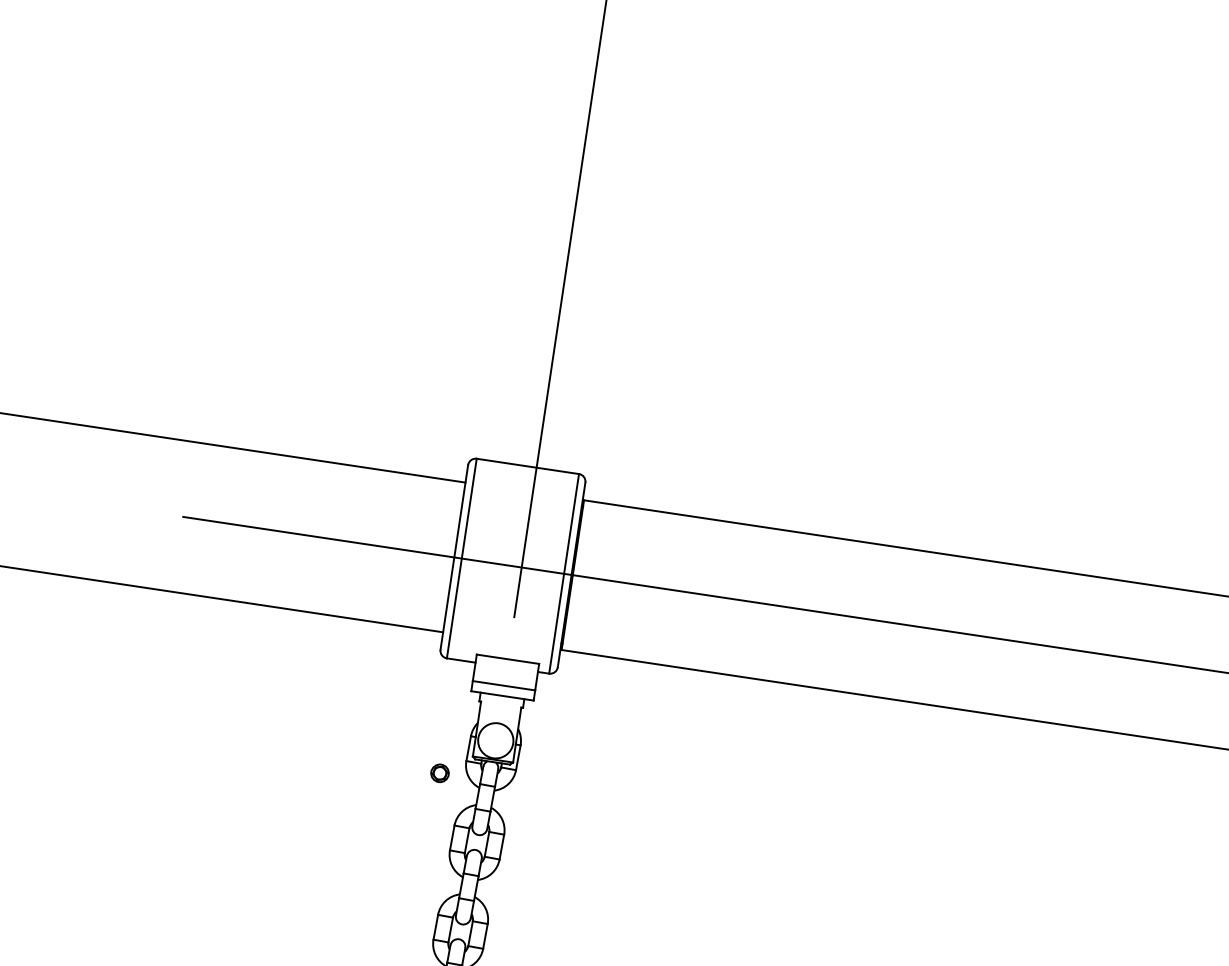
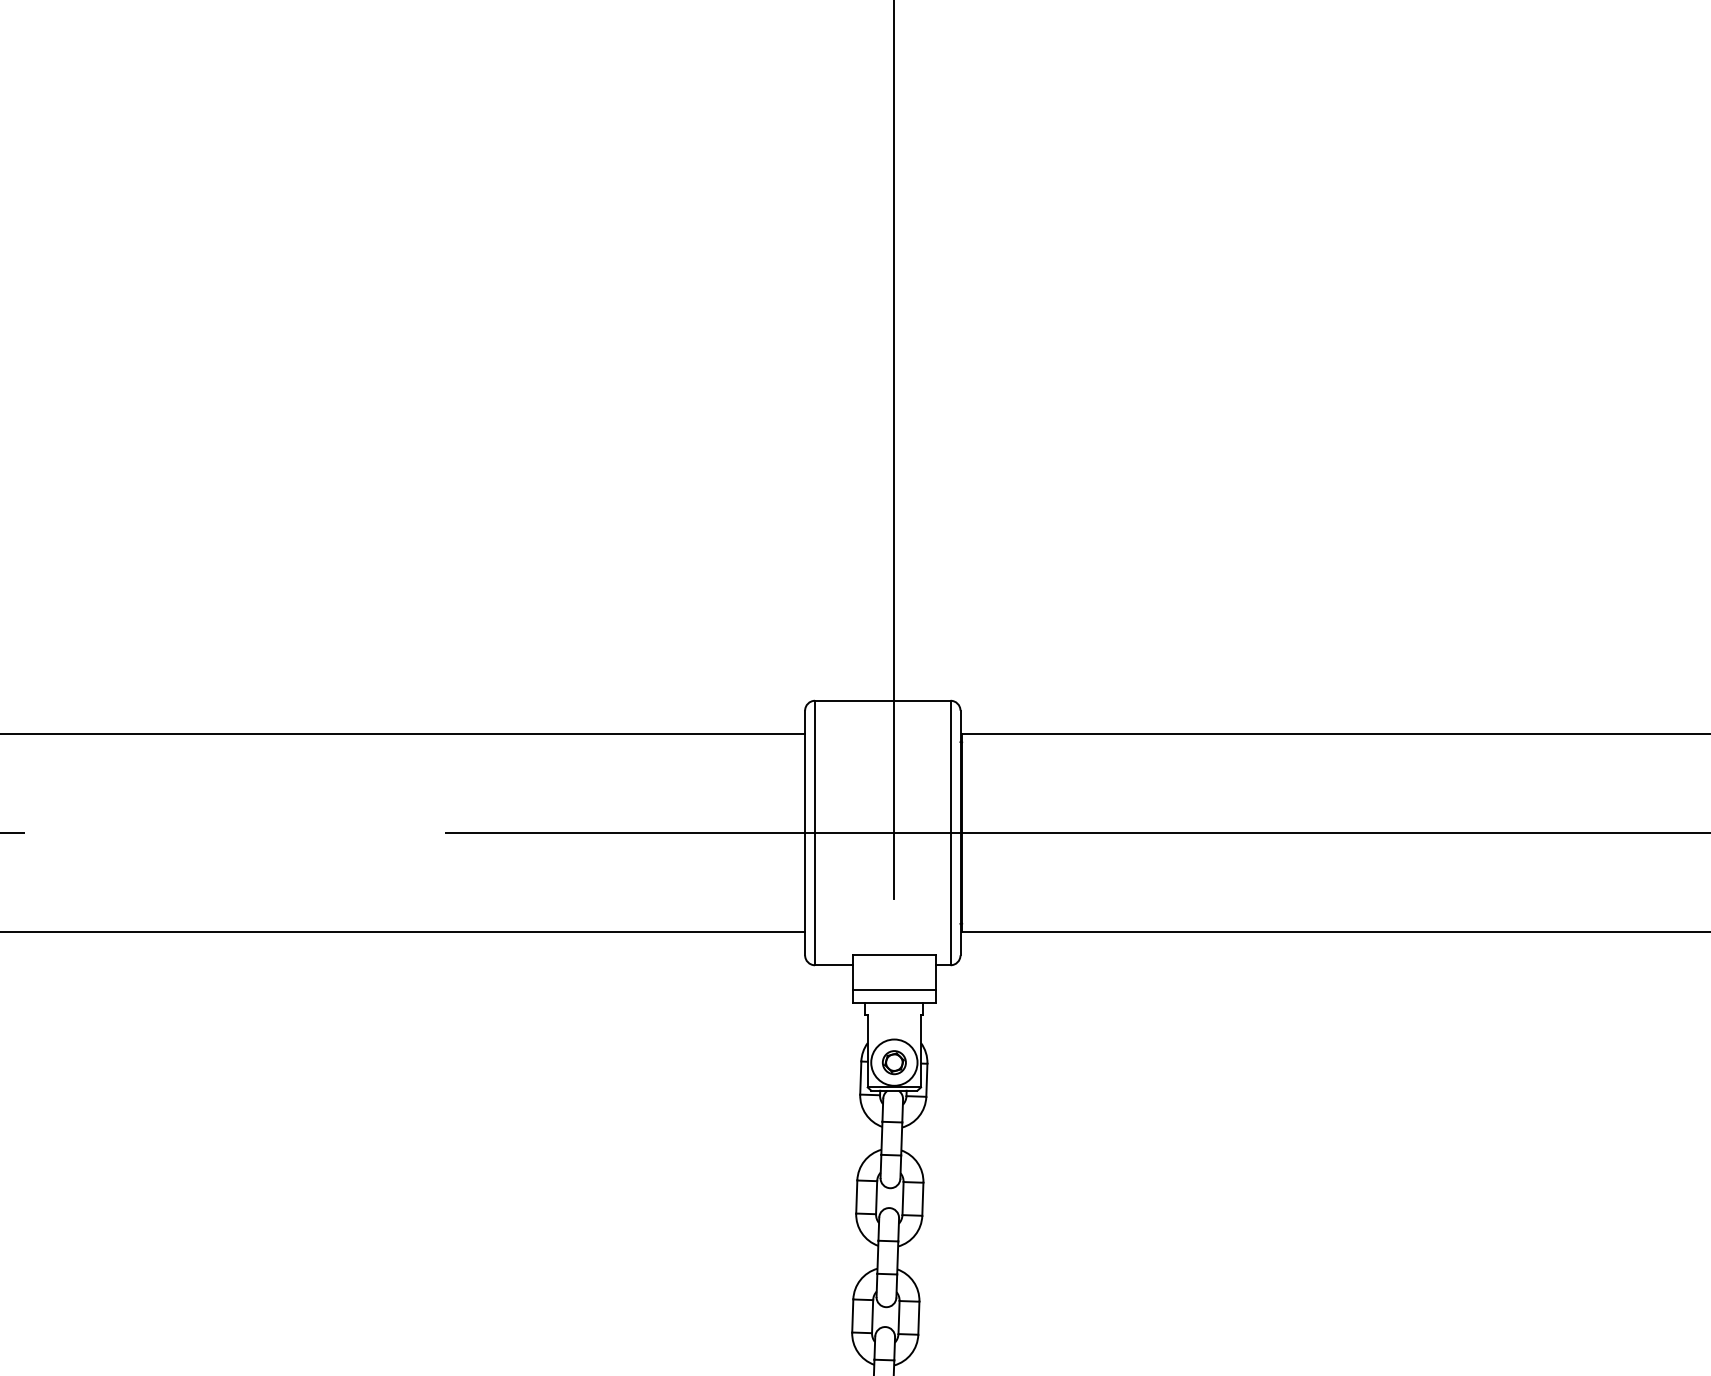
part: (439, 773) -> (893, 1062), moved

